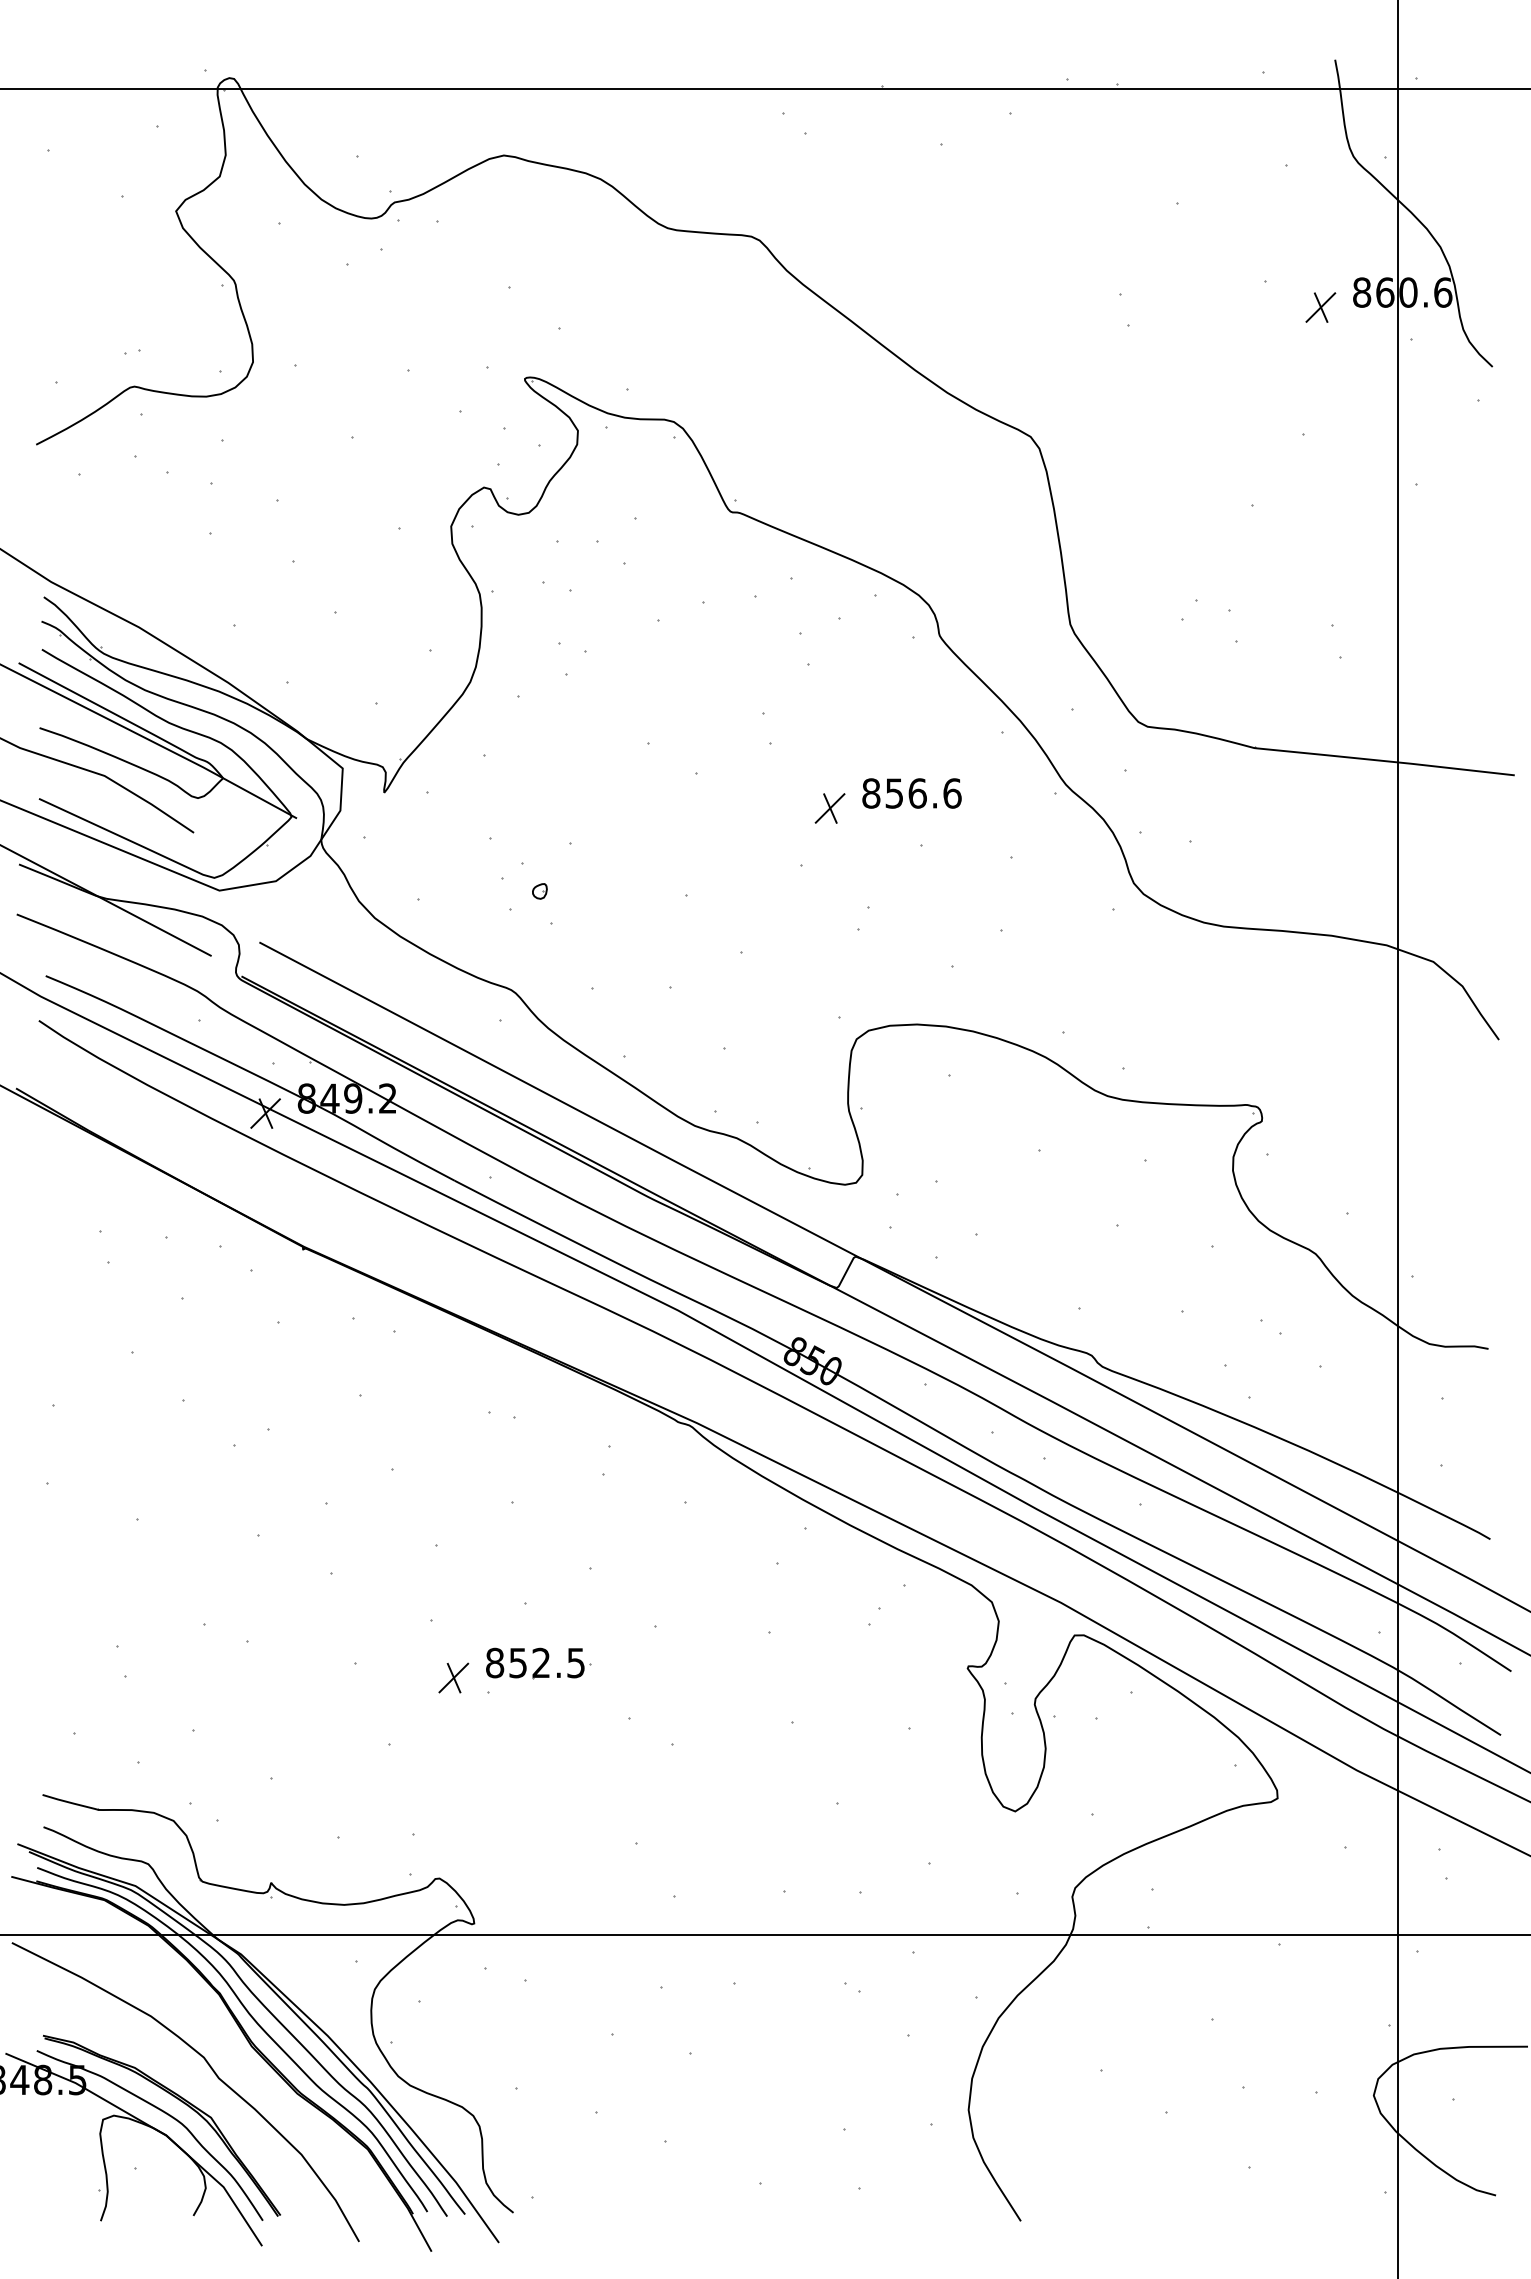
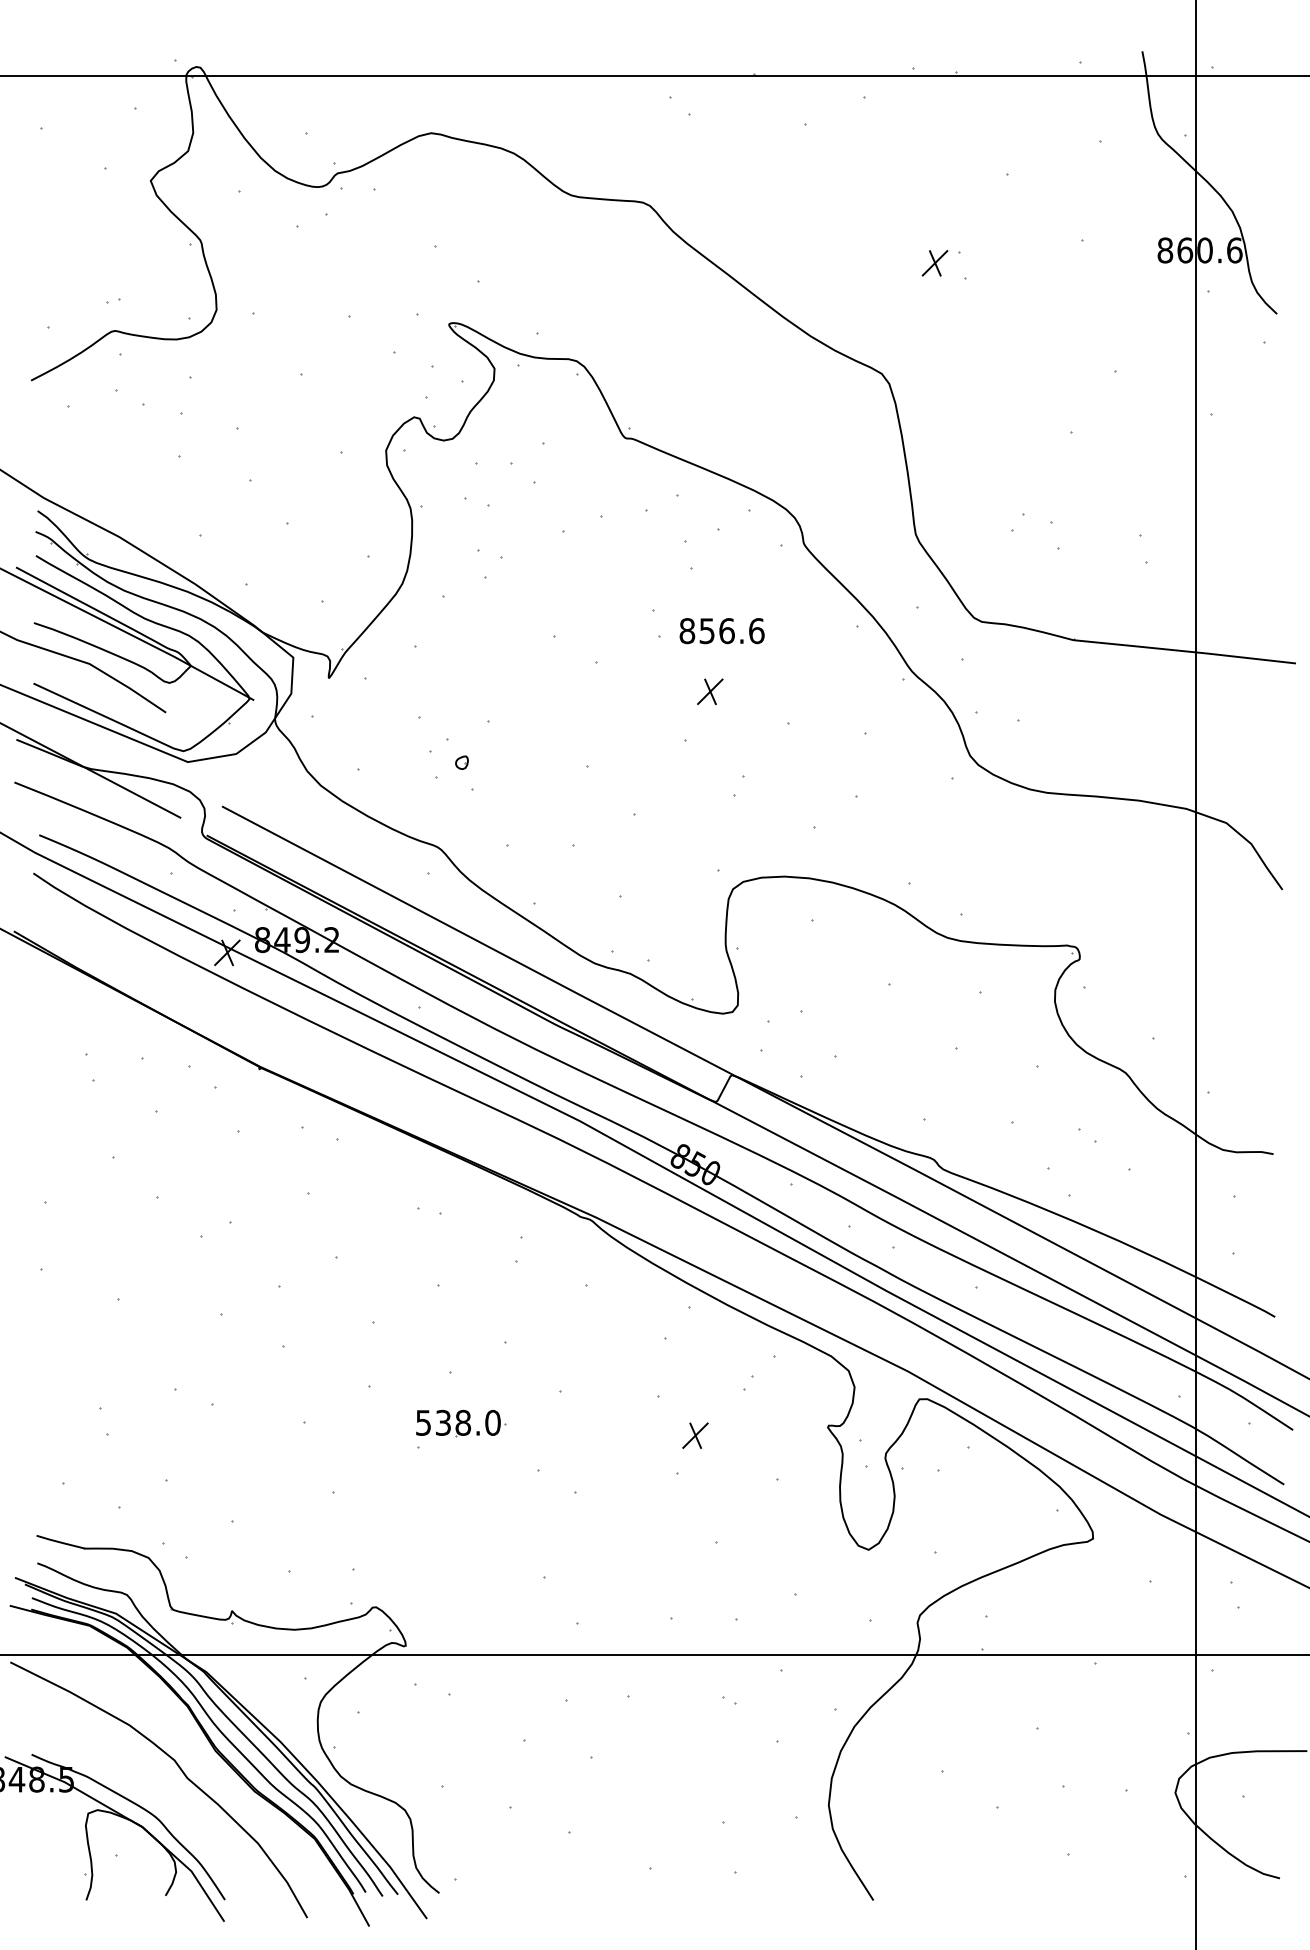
part: (1320, 307) -> (934, 263), moved
text: (911, 793) -> (721, 631), moved
text: (535, 1662) -> (458, 1422), 852.5 -> 538.0
part: (453, 1677) -> (695, 1435), moved
part: (178, 2100) -> (152, 1797), removed

